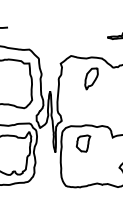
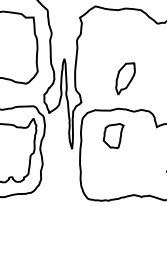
part: (91, 78) -> (125, 78), moved

